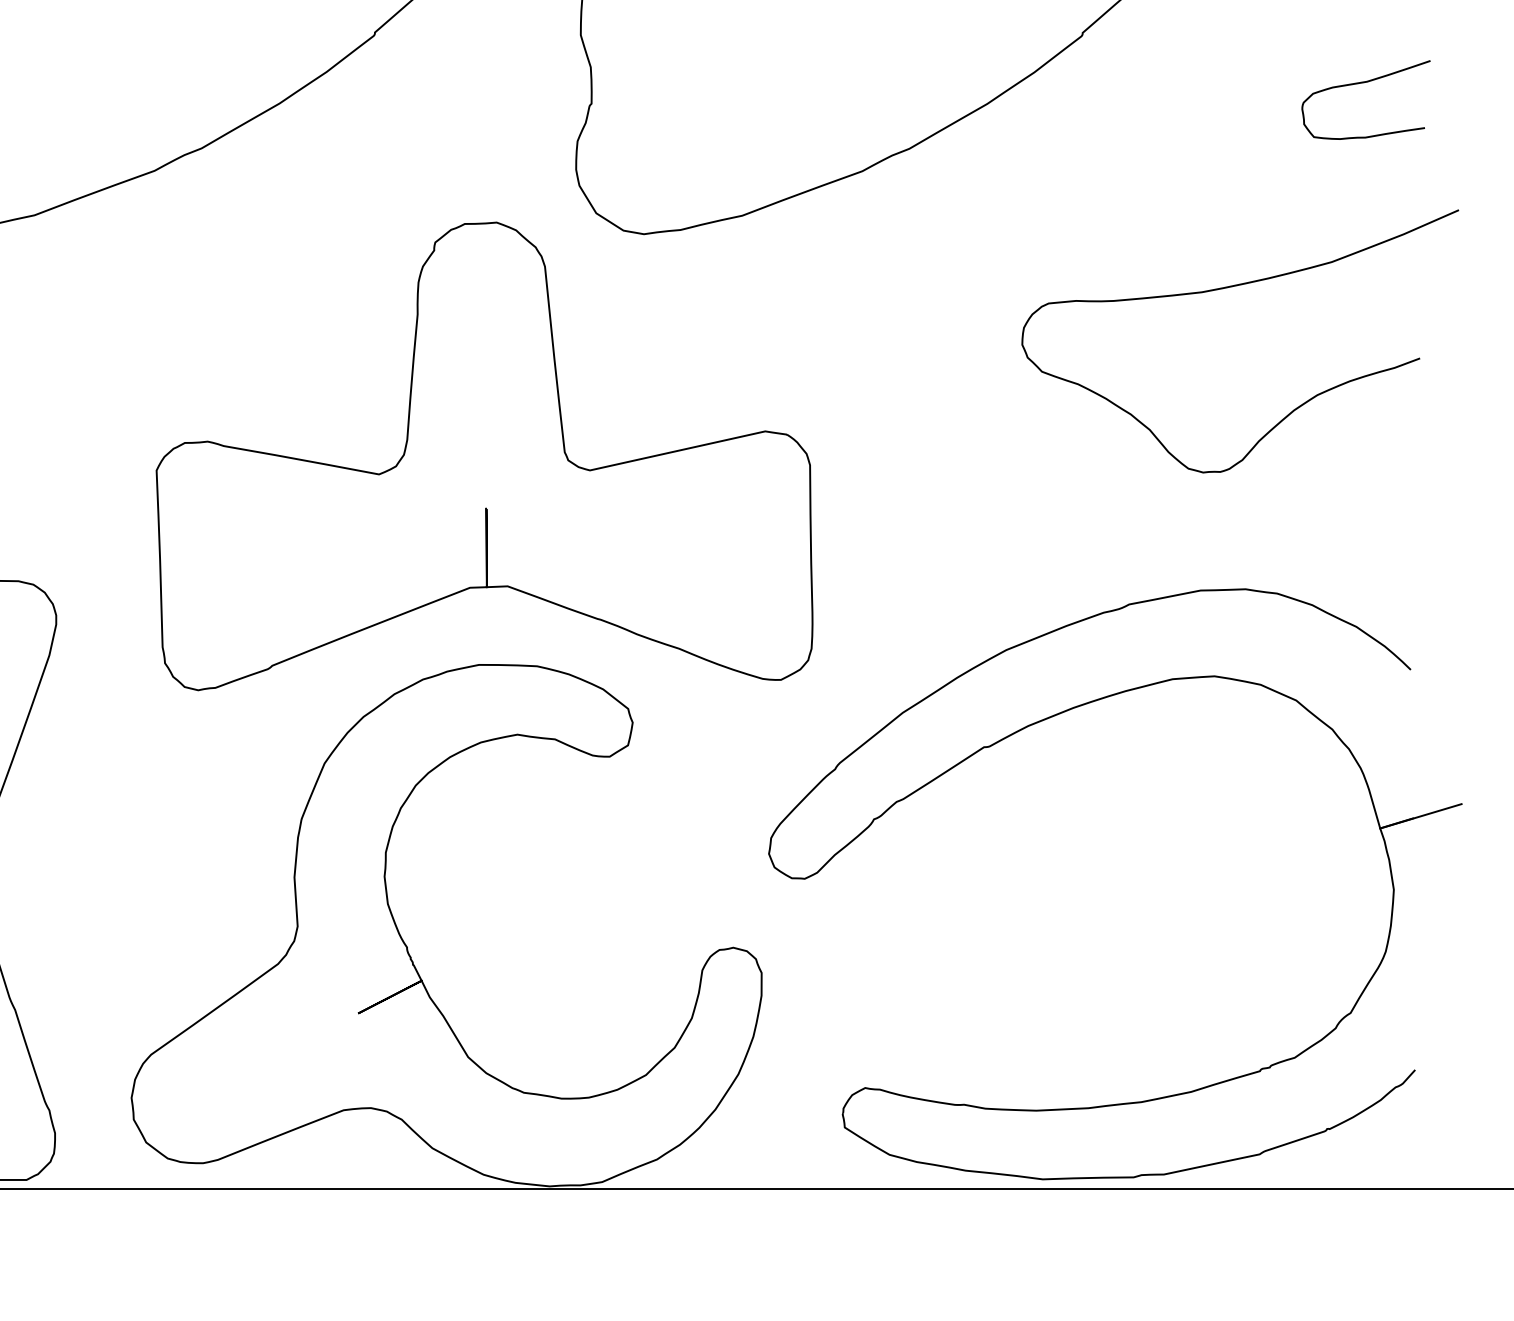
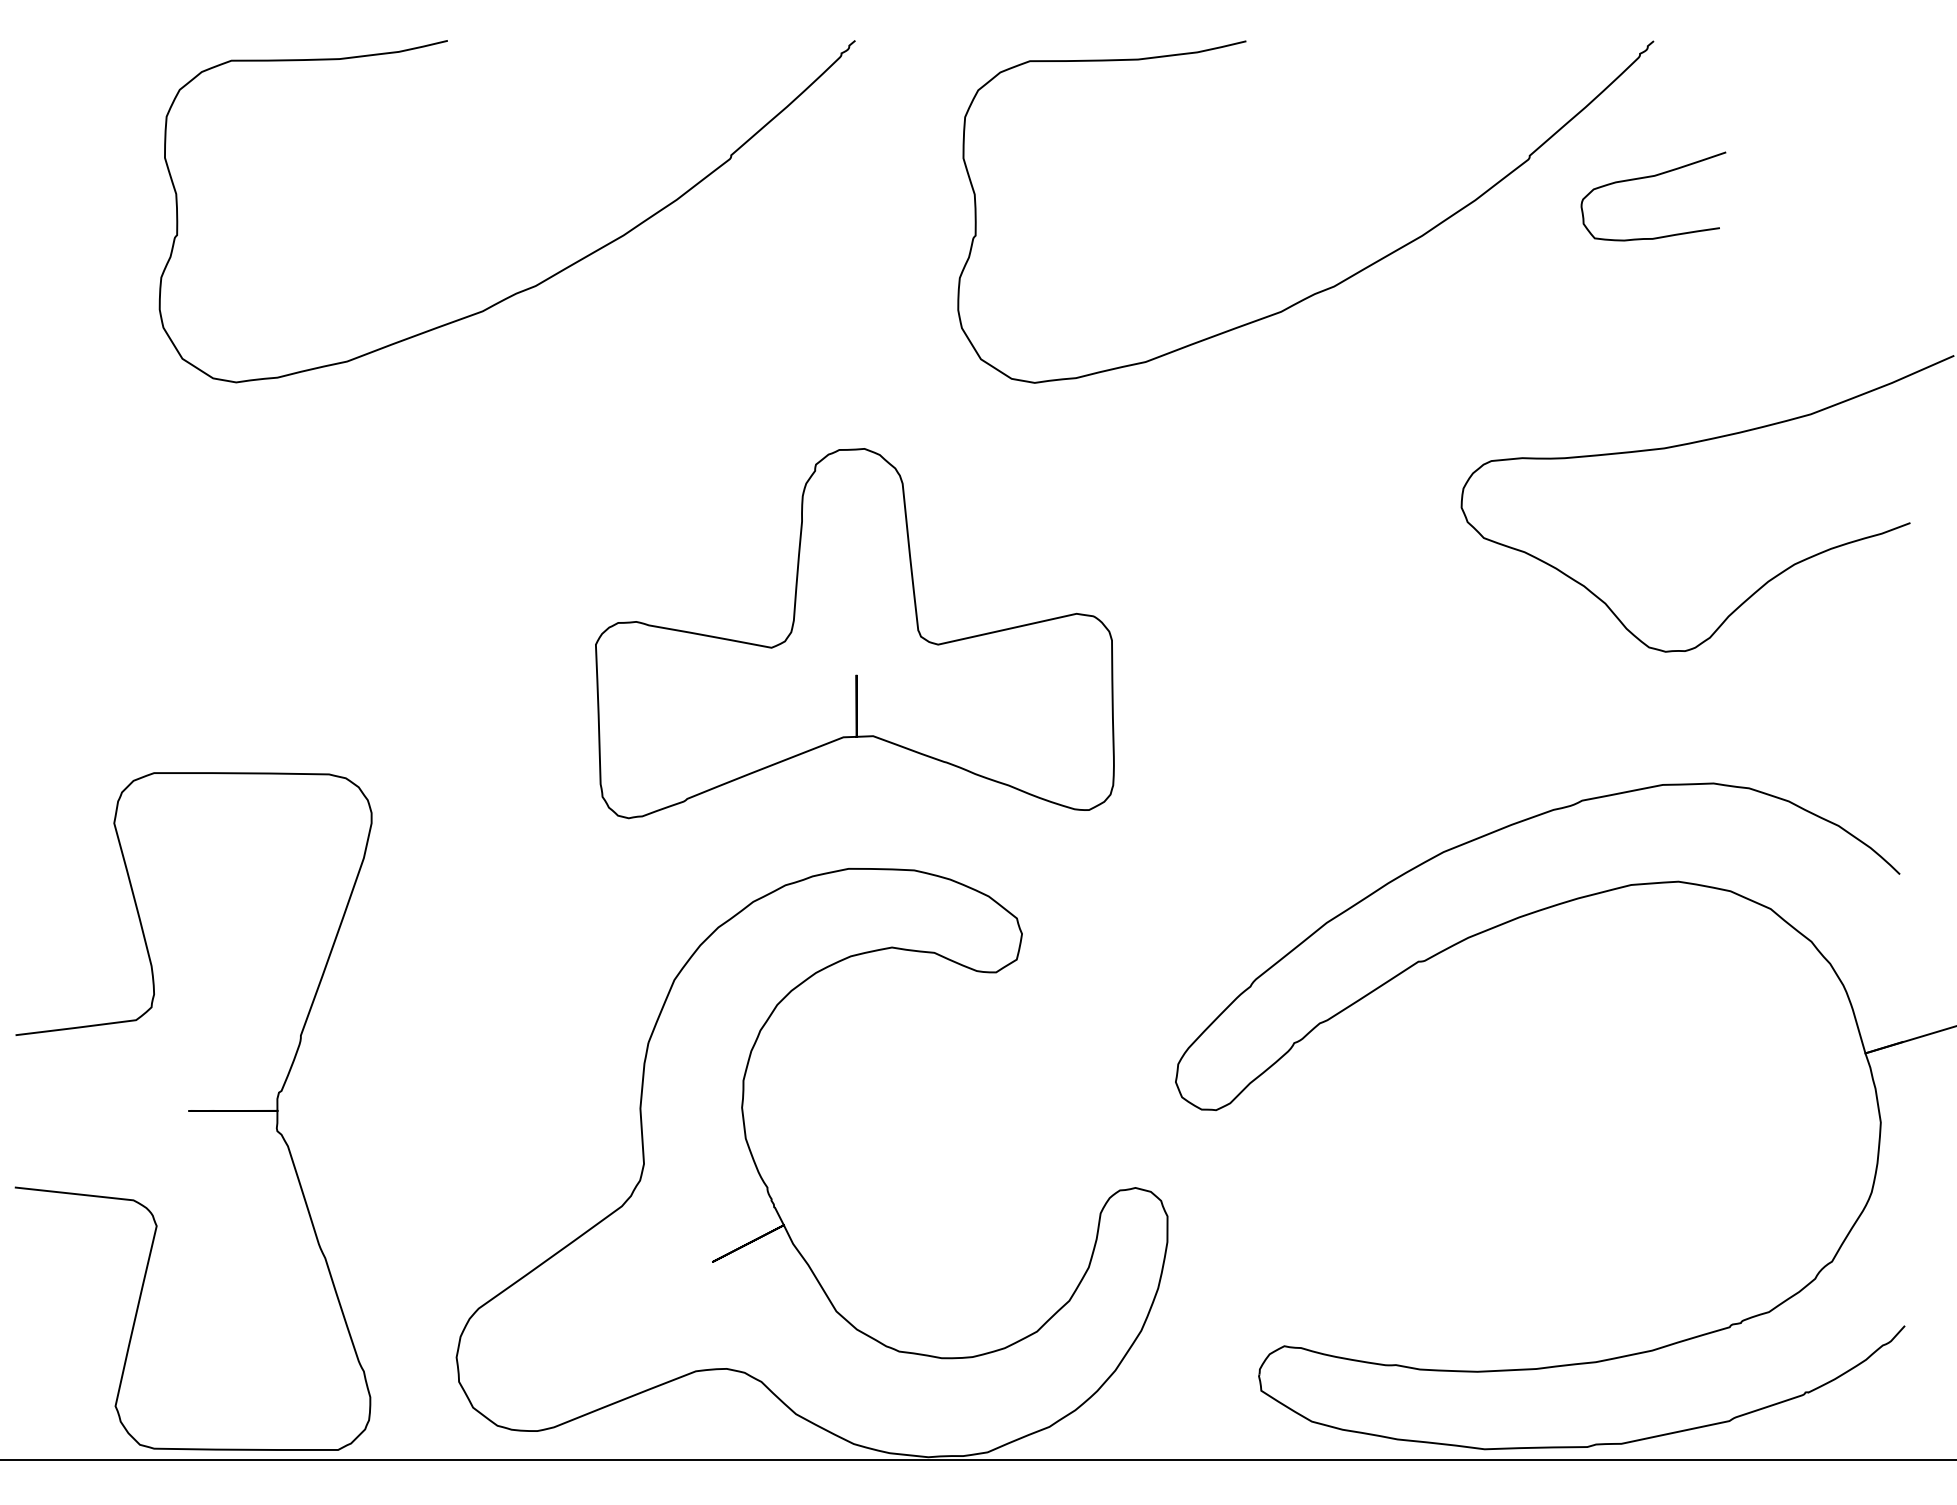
curve: (1365, 83) -> (1652, 177), moved
part: (484, 456) -> (854, 633), size x0.7

